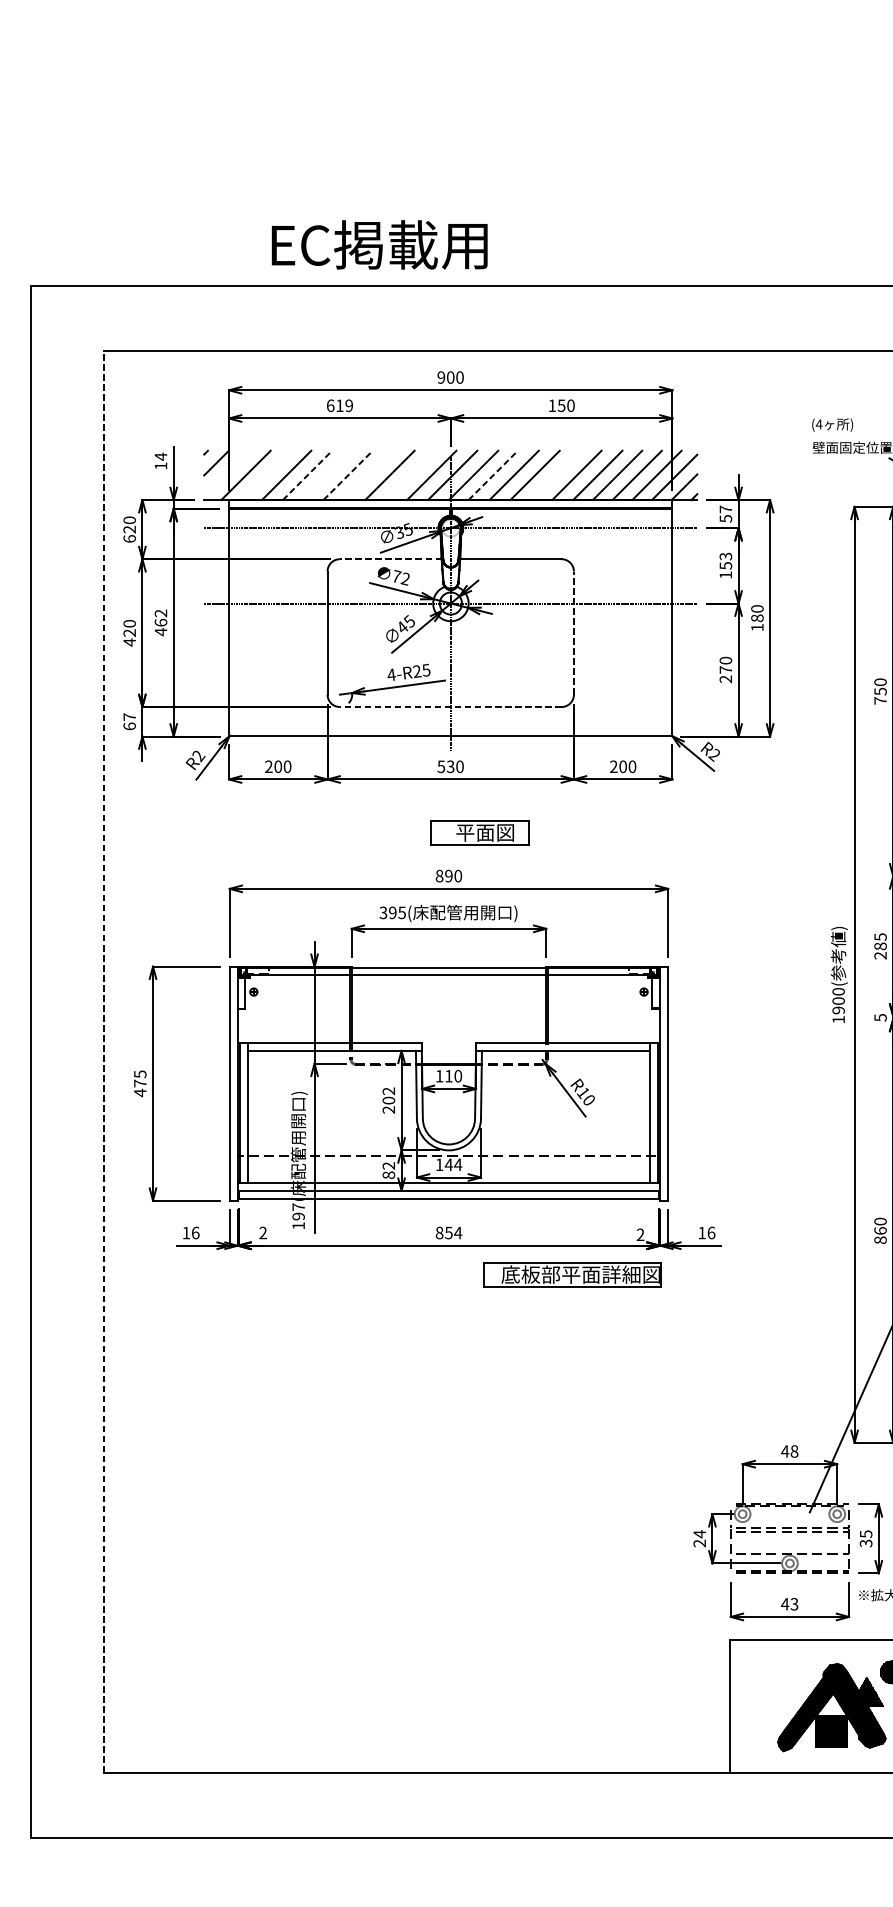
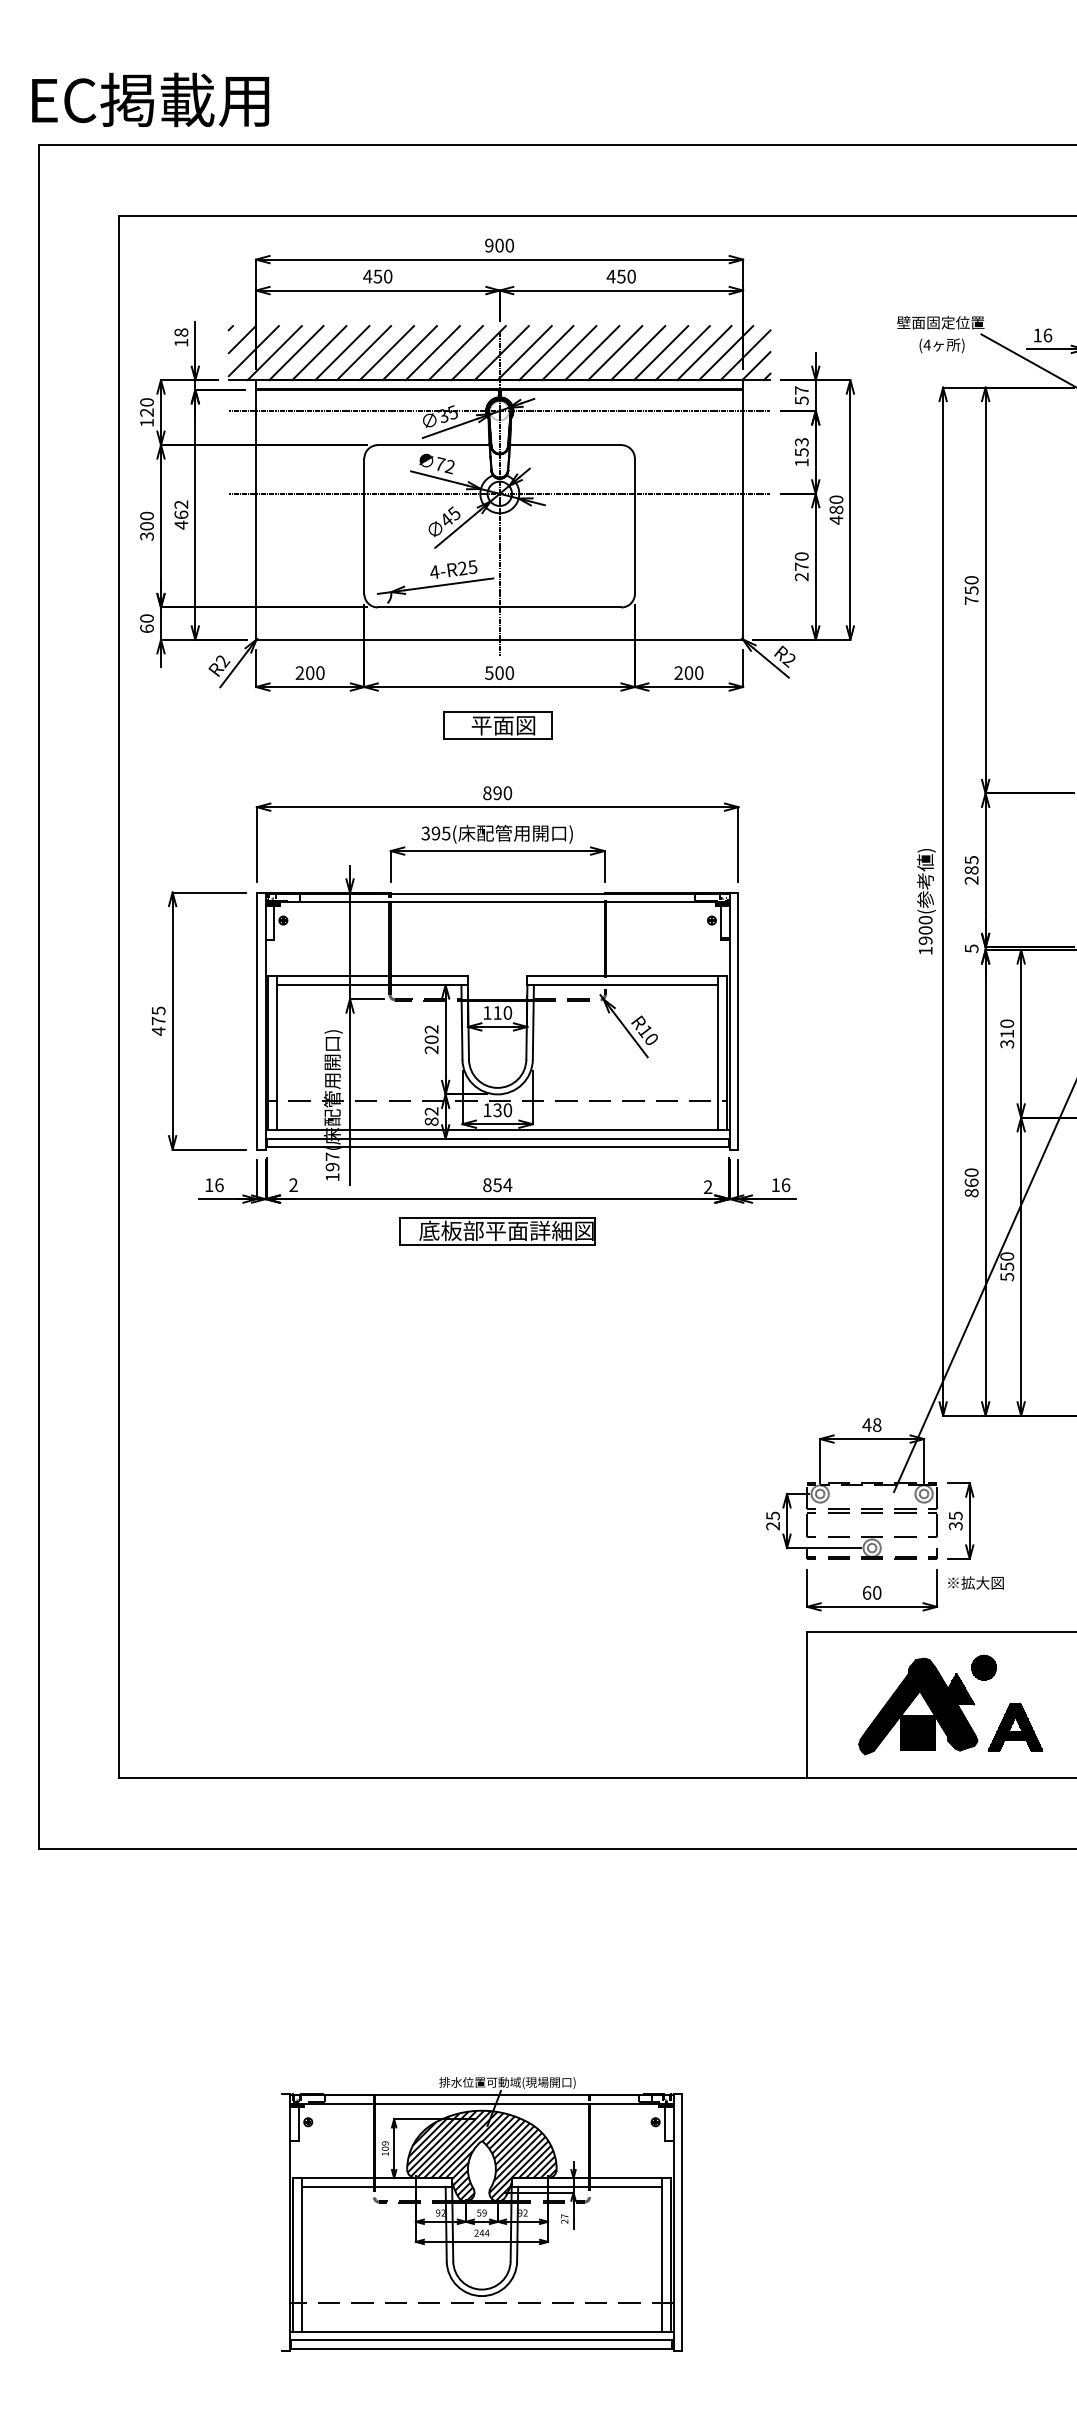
text: (379, 244) -> (150, 99), moved
text: (339, 405) -> (377, 276), 619 -> 450
text: (551, 405) -> (610, 276), 150 -> 450
text: (832, 424) -> (941, 345), moved
text: (161, 456) -> (181, 332), 14 -> 18
line: (226, 473) -> (253, 351), added
line: (307, 474) -> (342, 352), dashed -> solid
line: (348, 474) -> (387, 352), dashed -> solid
line: (493, 474) -> (546, 352), dashed -> solid
line: (265, 475) -> (296, 353), added
line: (326, 475) -> (363, 353), added
line: (368, 475) -> (409, 353), added
line: (410, 475) -> (455, 353), added
line: (556, 475) -> (615, 353), added
text: (129, 538) -> (146, 422), 620 -> 120
line: (390, 559) -> (433, 445), dashed -> solid
text: (757, 626) -> (836, 519), 180 -> 480
line: (573, 633) -> (634, 526), dashed -> solid
text: (129, 637) -> (146, 531), 420 -> 300
line: (450, 707) -> (499, 607), dashed -> solid
text: (129, 717) -> (146, 618), 67 -> 60
text: (450, 766) -> (499, 672), 530 -> 500
part: (479, 832) -> (497, 725), moved
line: (104, 1061) -> (119, 996), dashed -> solid
text: (453, 1165) -> (502, 1110), 144 -> 130
part: (572, 1275) -> (497, 1231), moved
text: (699, 1533) -> (772, 1515), 24 -> 25
text: (789, 1603) -> (871, 1592), 43 -> 60

